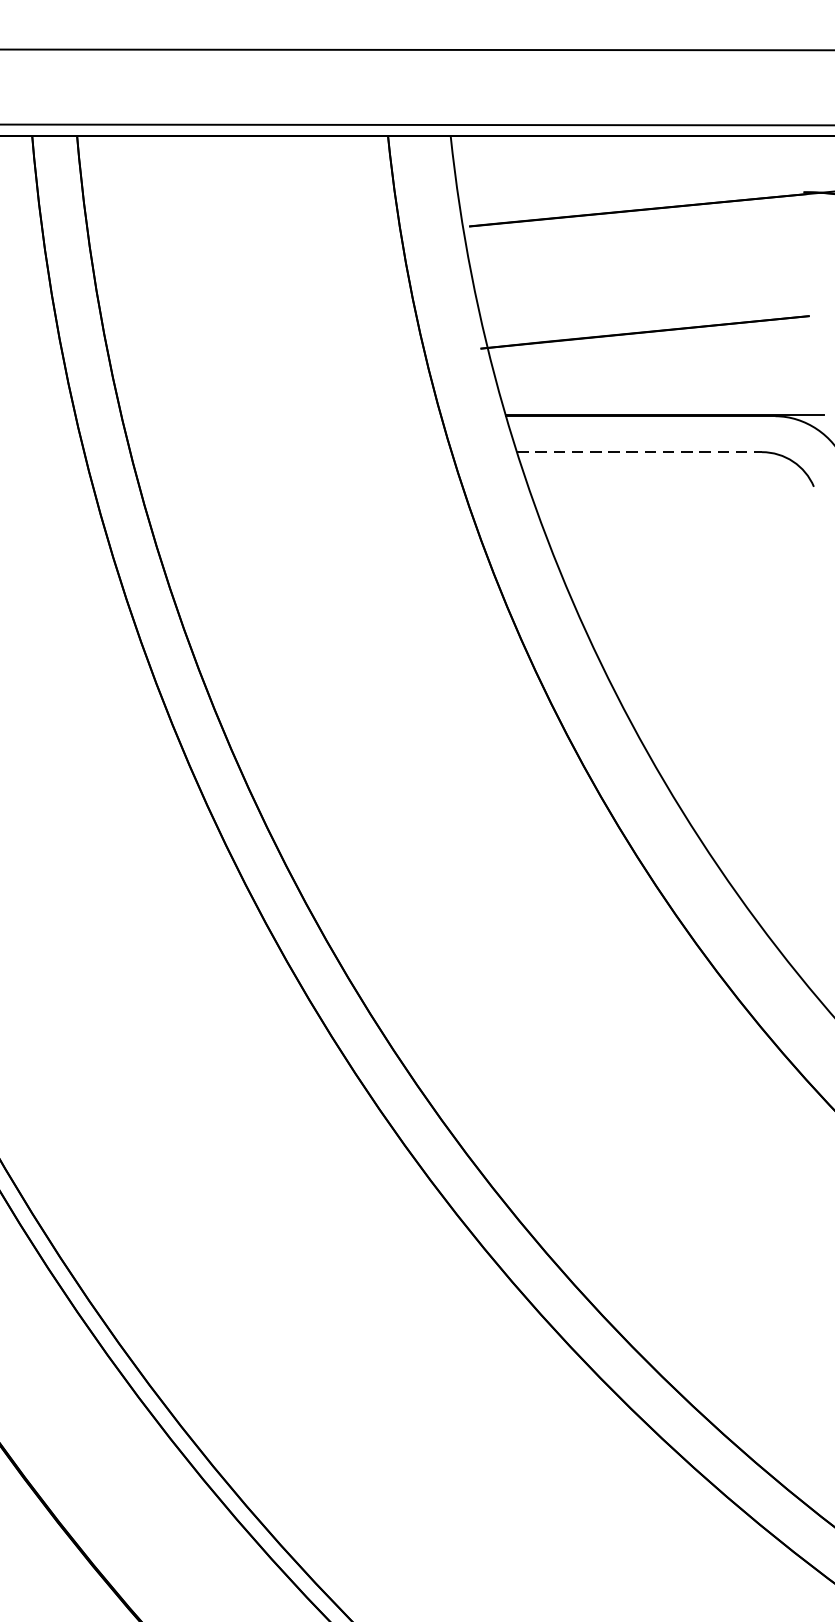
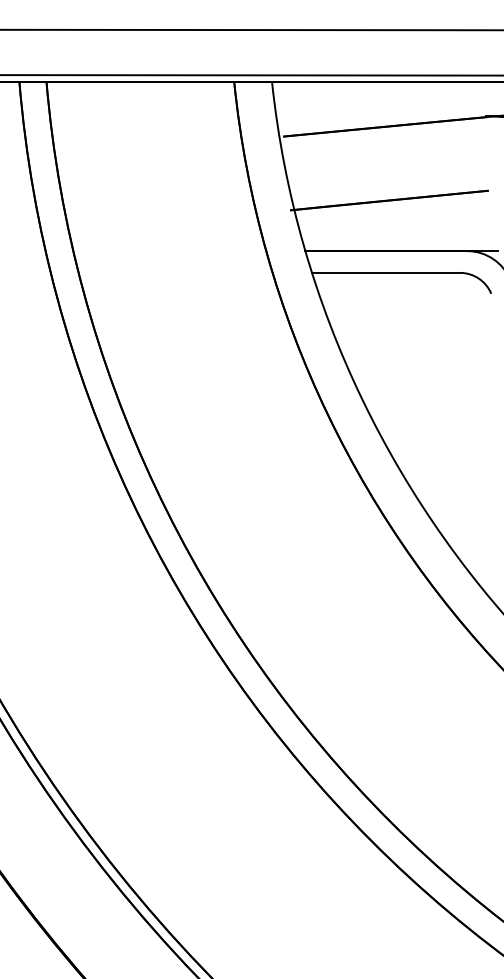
line: (640, 451) -> (386, 272), dashed -> solid

